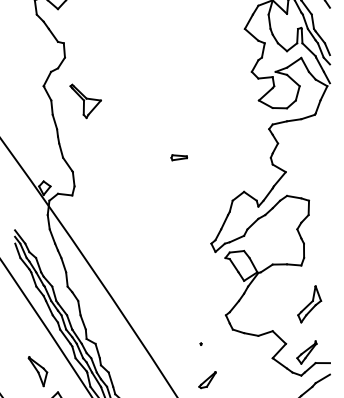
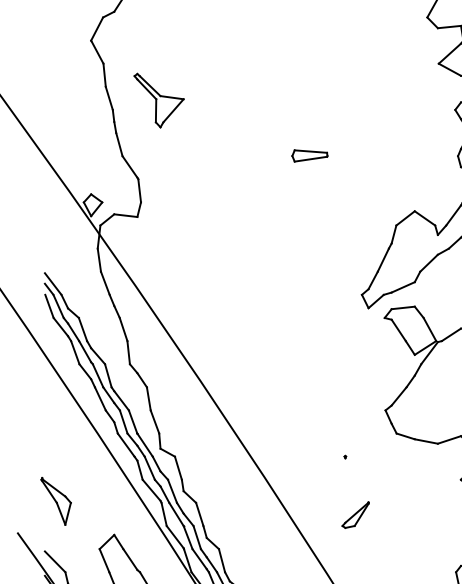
part: (85, 101) -> (158, 100), moved
part: (179, 157) -> (310, 155), size x1.4
part: (37, 371) -> (55, 501), moved

